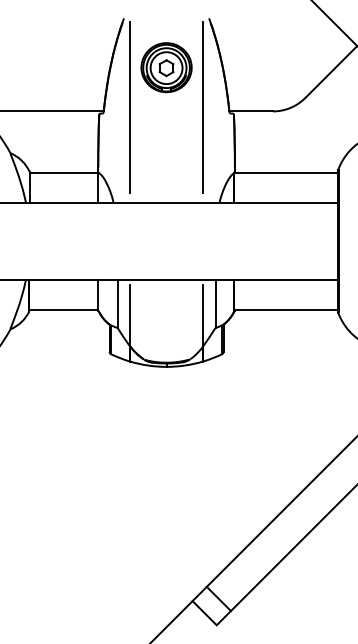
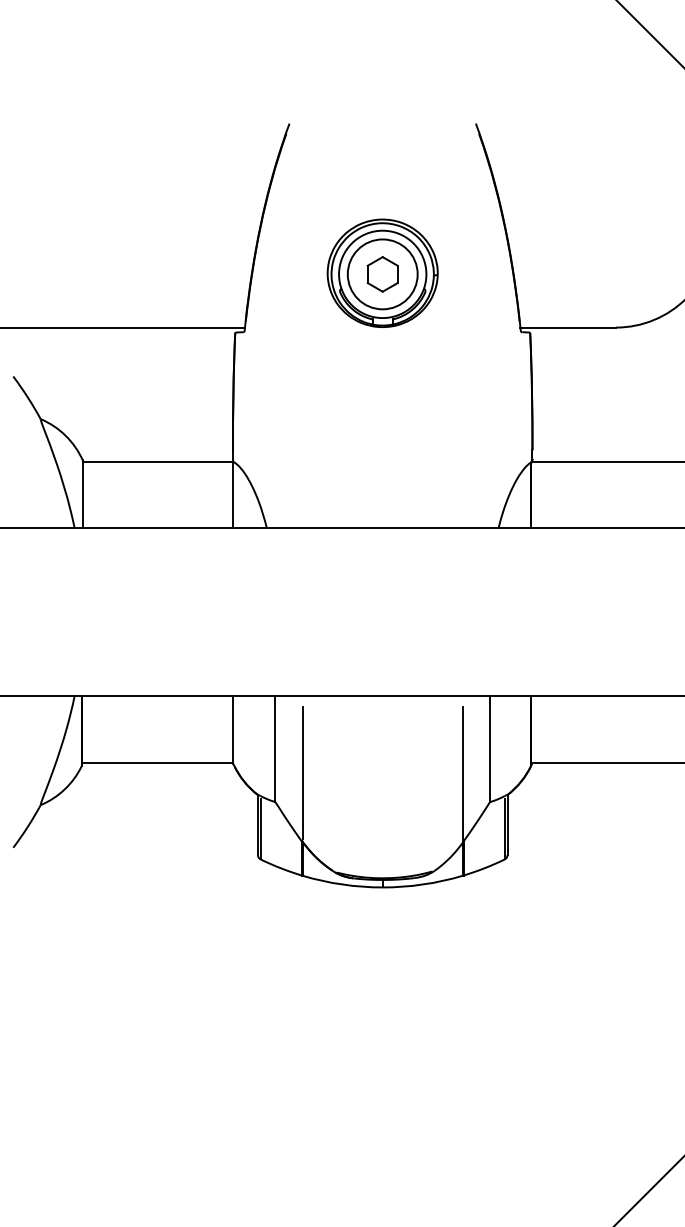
part: (166, 67) -> (382, 272), moved
line: (130, 107) -> (303, 318), removed
line: (203, 107) -> (463, 318), removed

